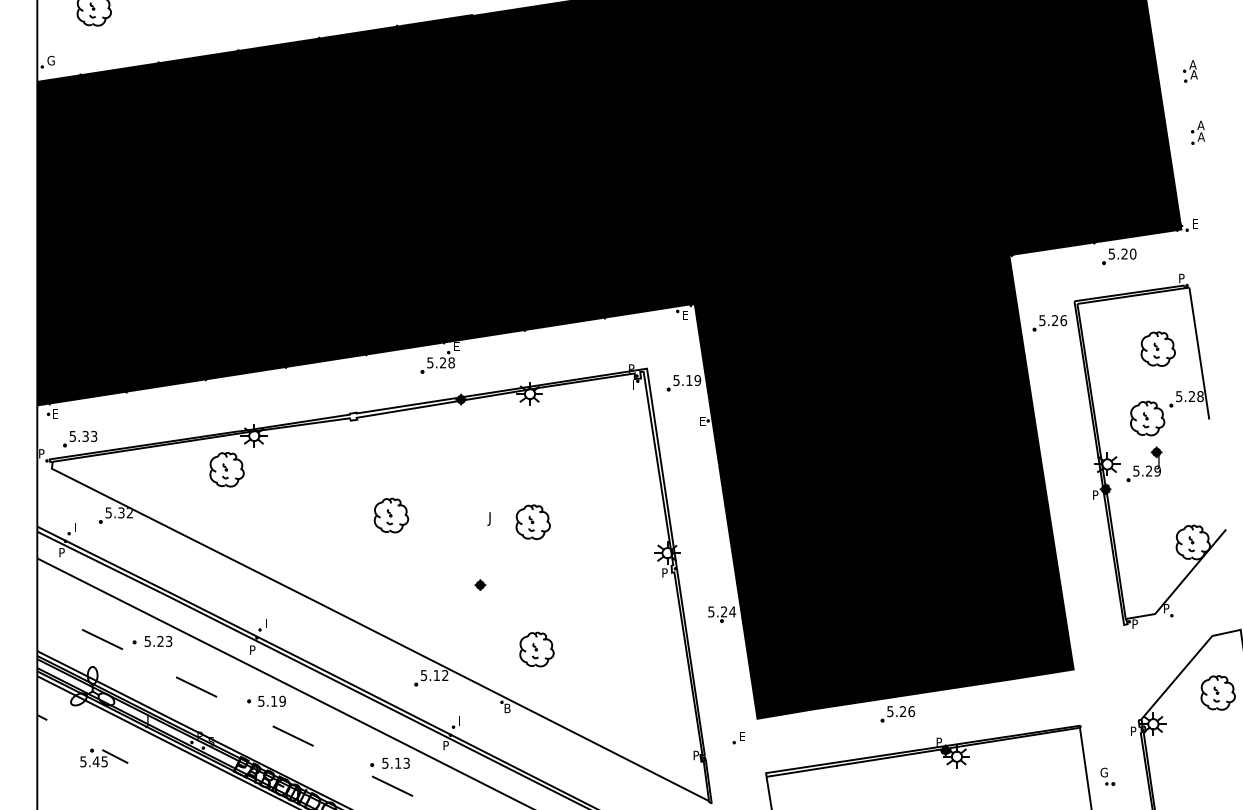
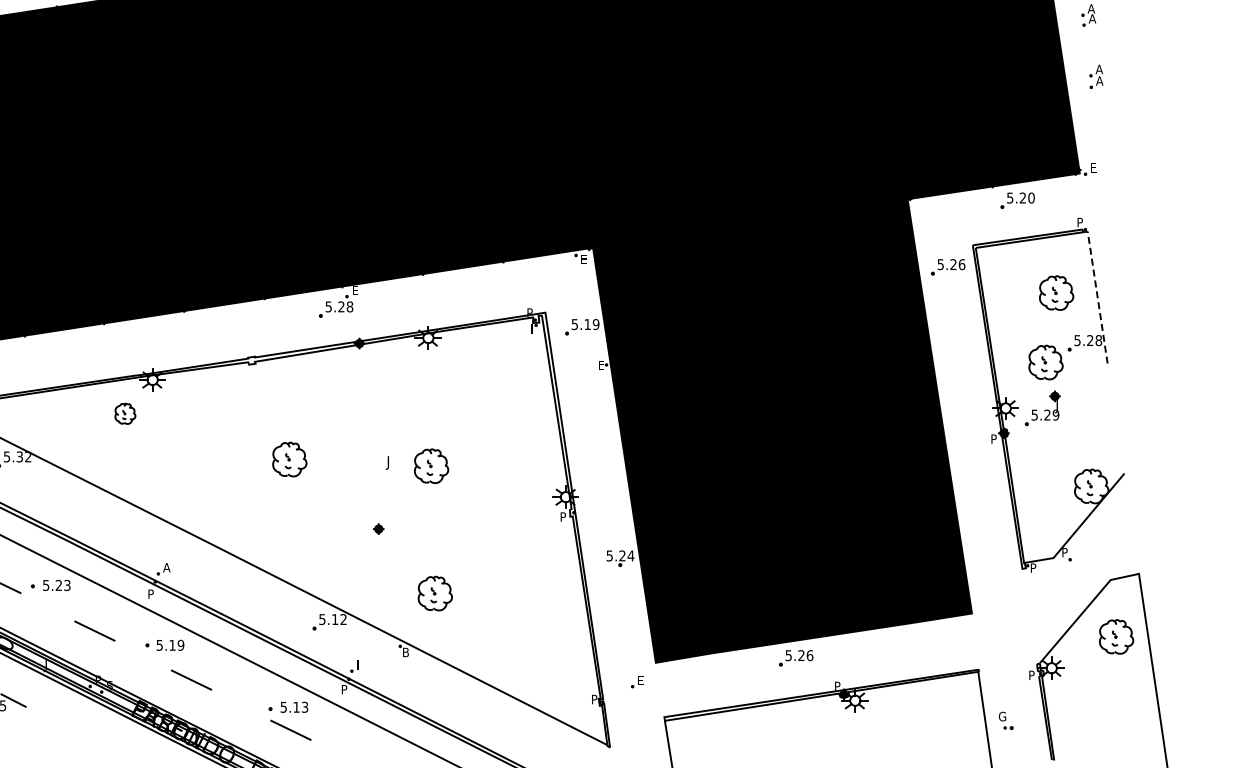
line: (1199, 353) -> (1097, 297), solid -> dashed
part: (226, 469) -> (124, 413), size x0.6
text: (268, 623) -> (166, 567), I -> A

